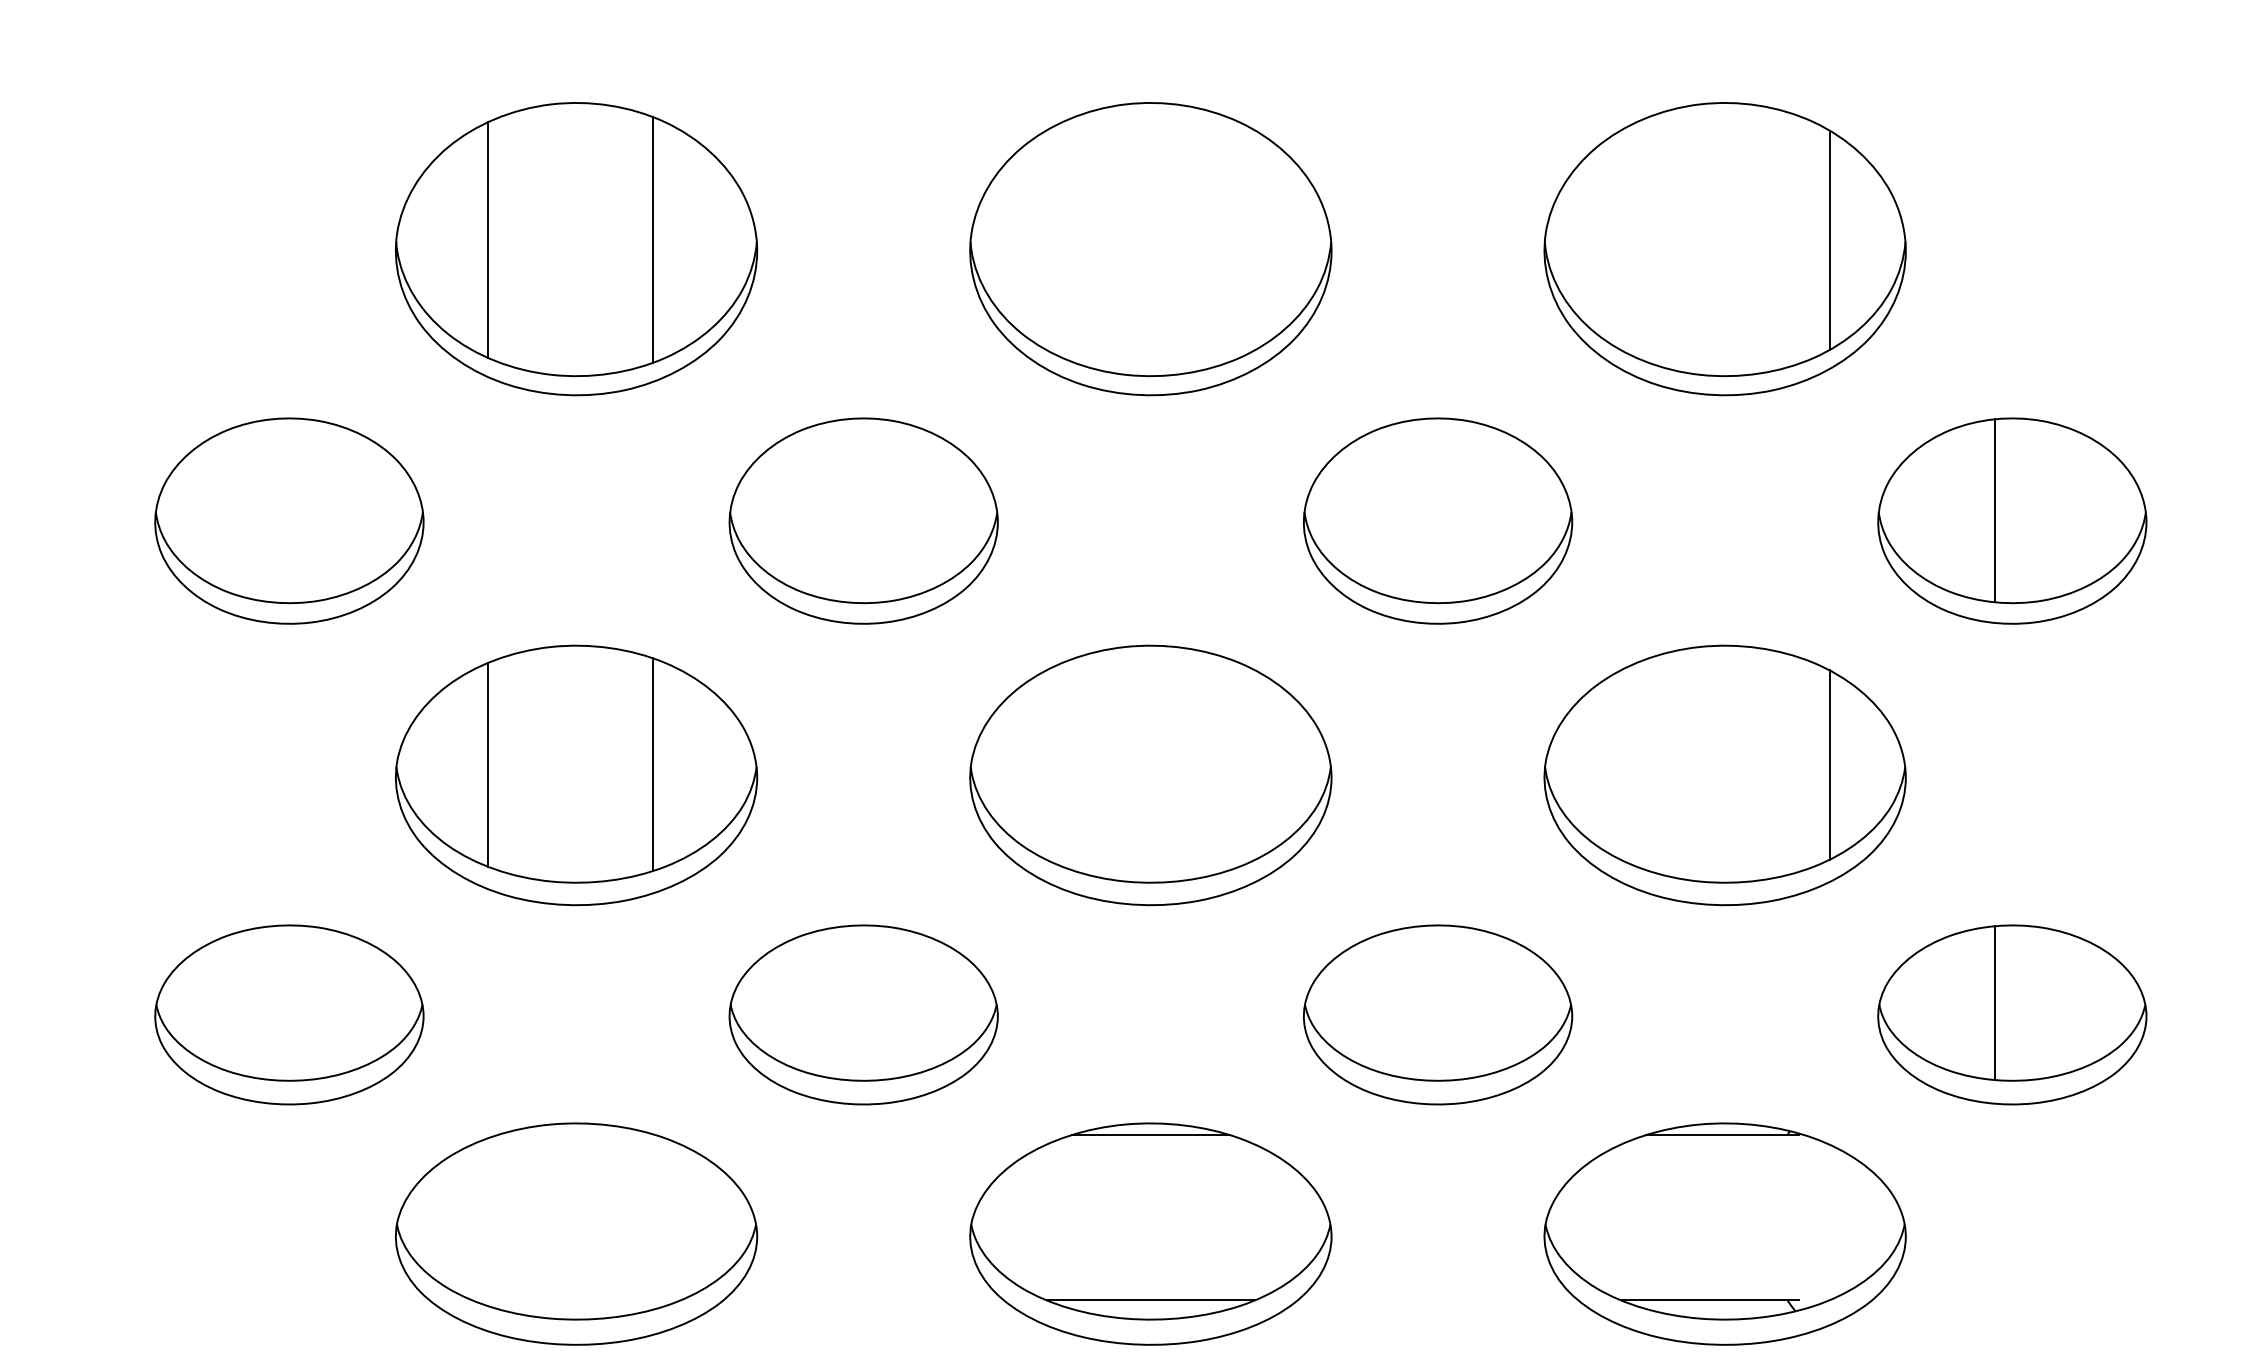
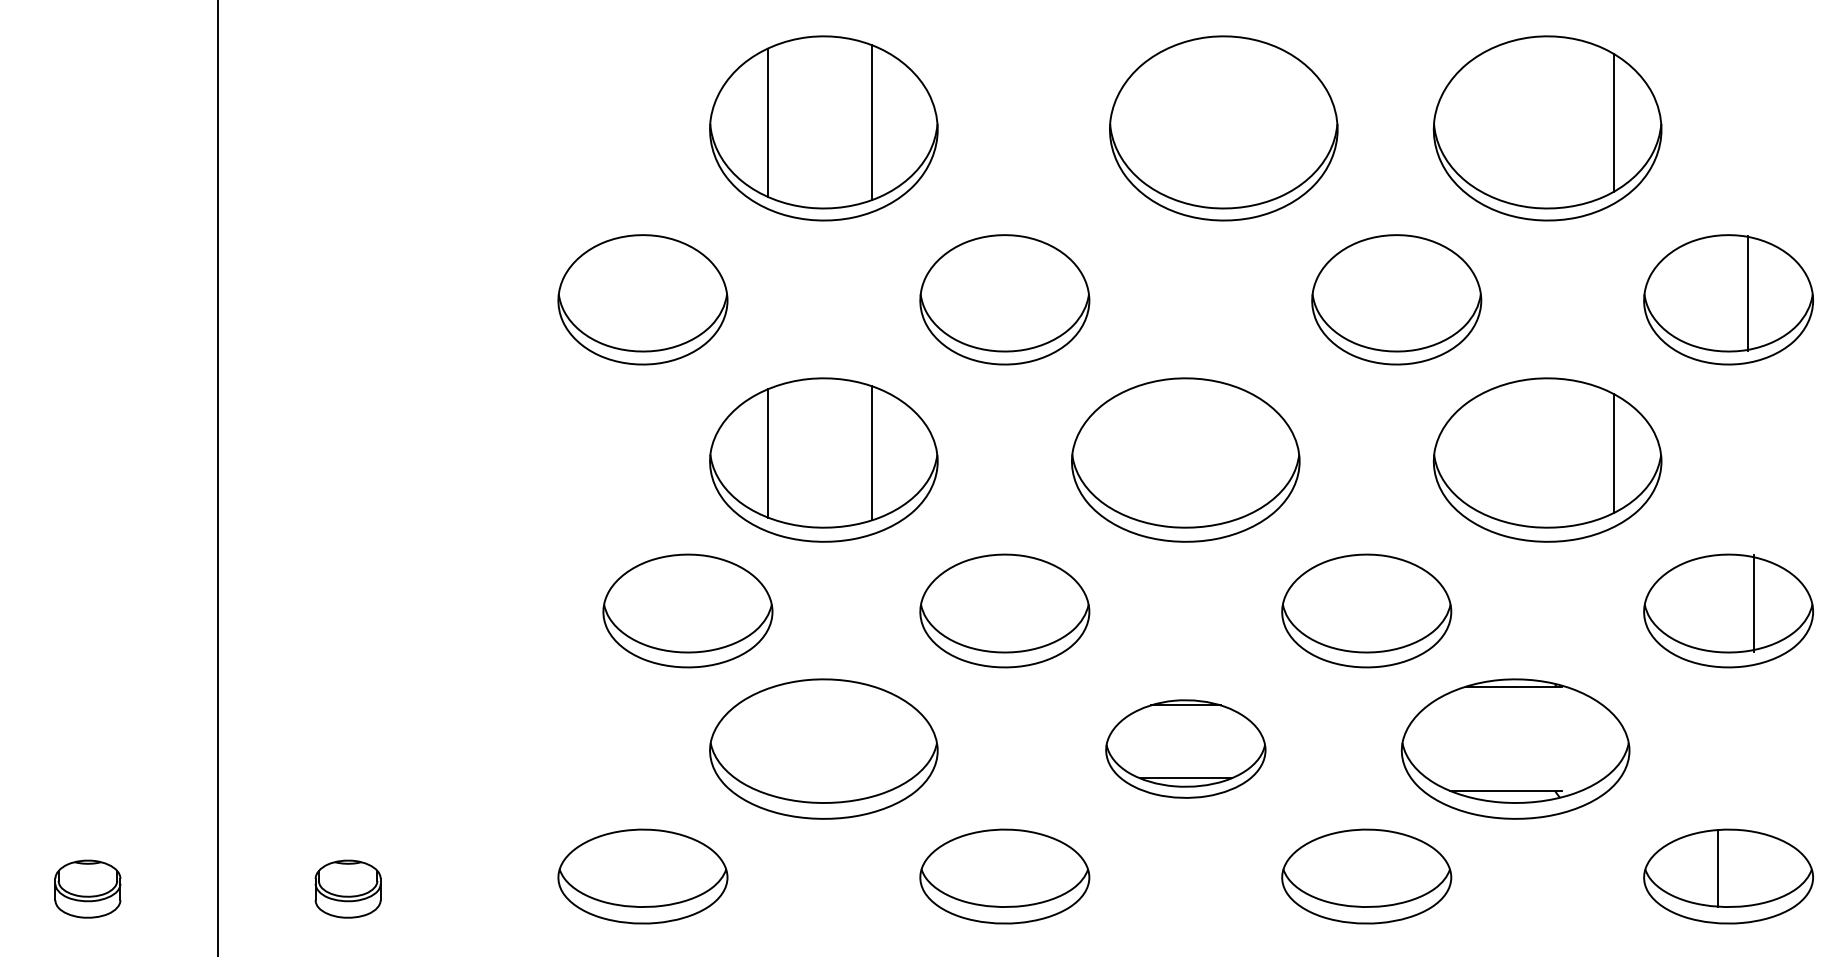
part: (1150, 249) -> (1223, 128), moved
line: (1994, 511) -> (1747, 293), moved
part: (1437, 520) -> (1396, 299), moved
line: (1994, 1003) -> (1753, 603), moved
part: (288, 1014) -> (687, 610), moved
part: (1150, 1233) -> (1185, 748), size x0.7
part: (1724, 1233) -> (1515, 748), moved

